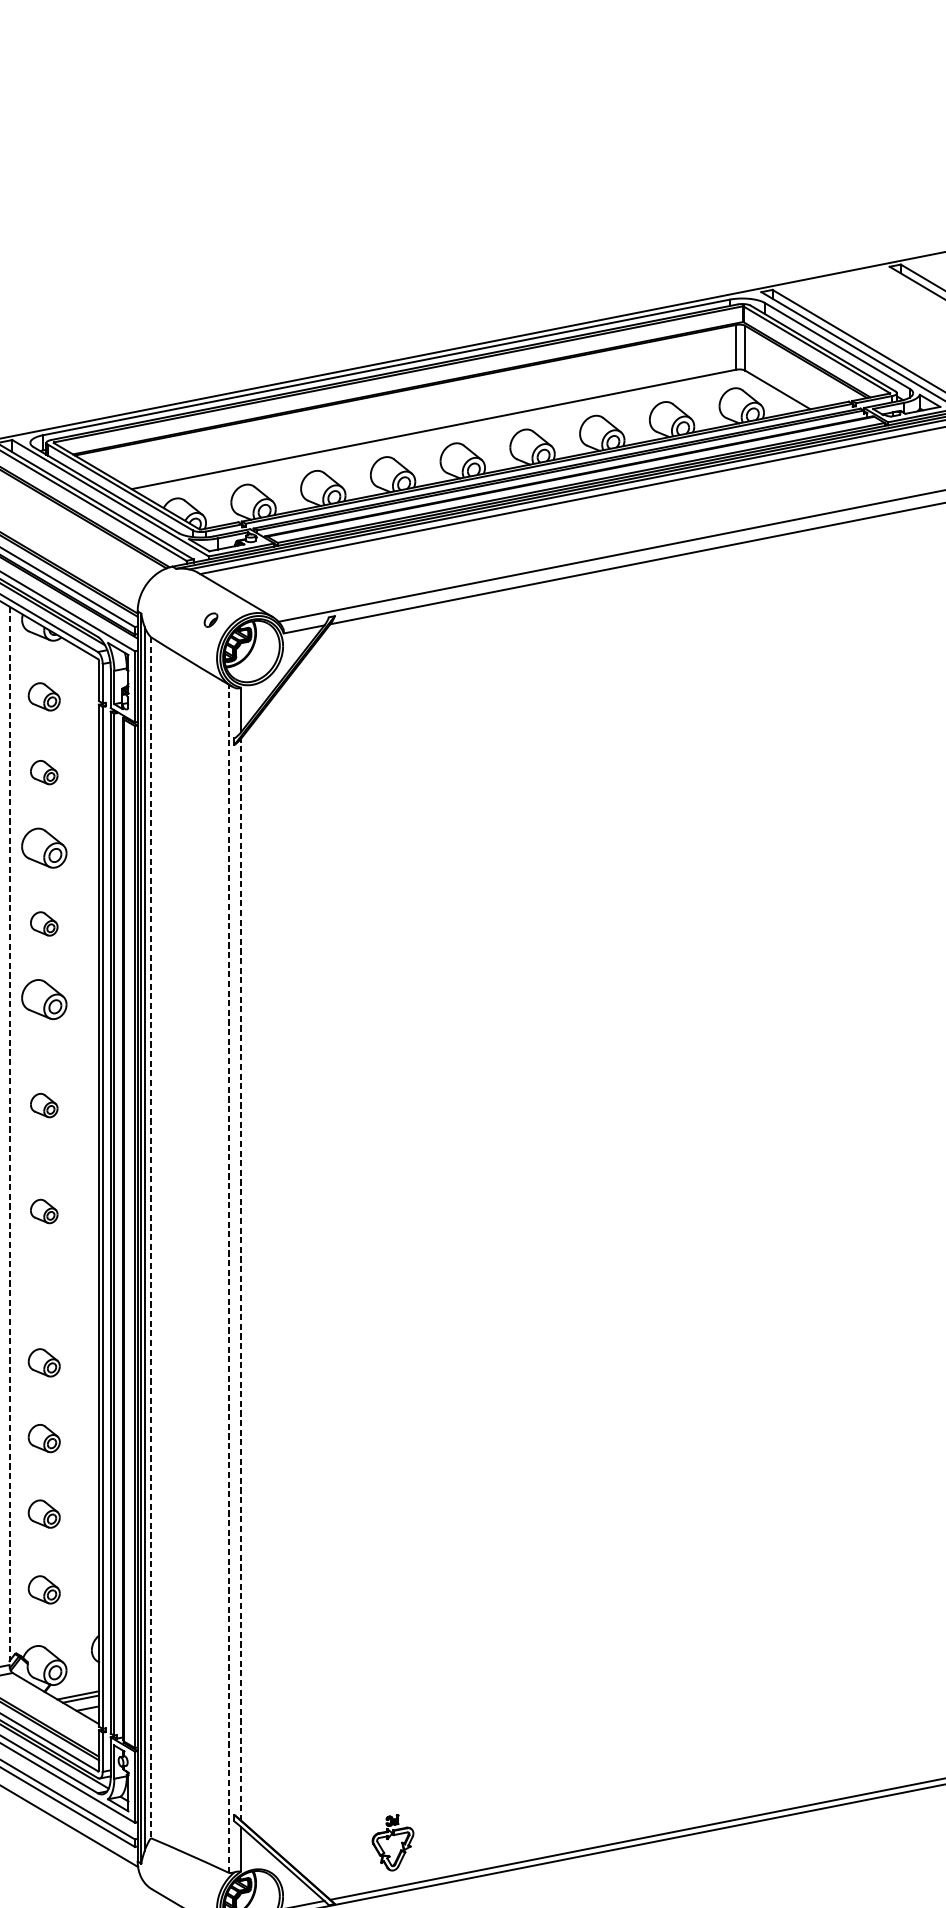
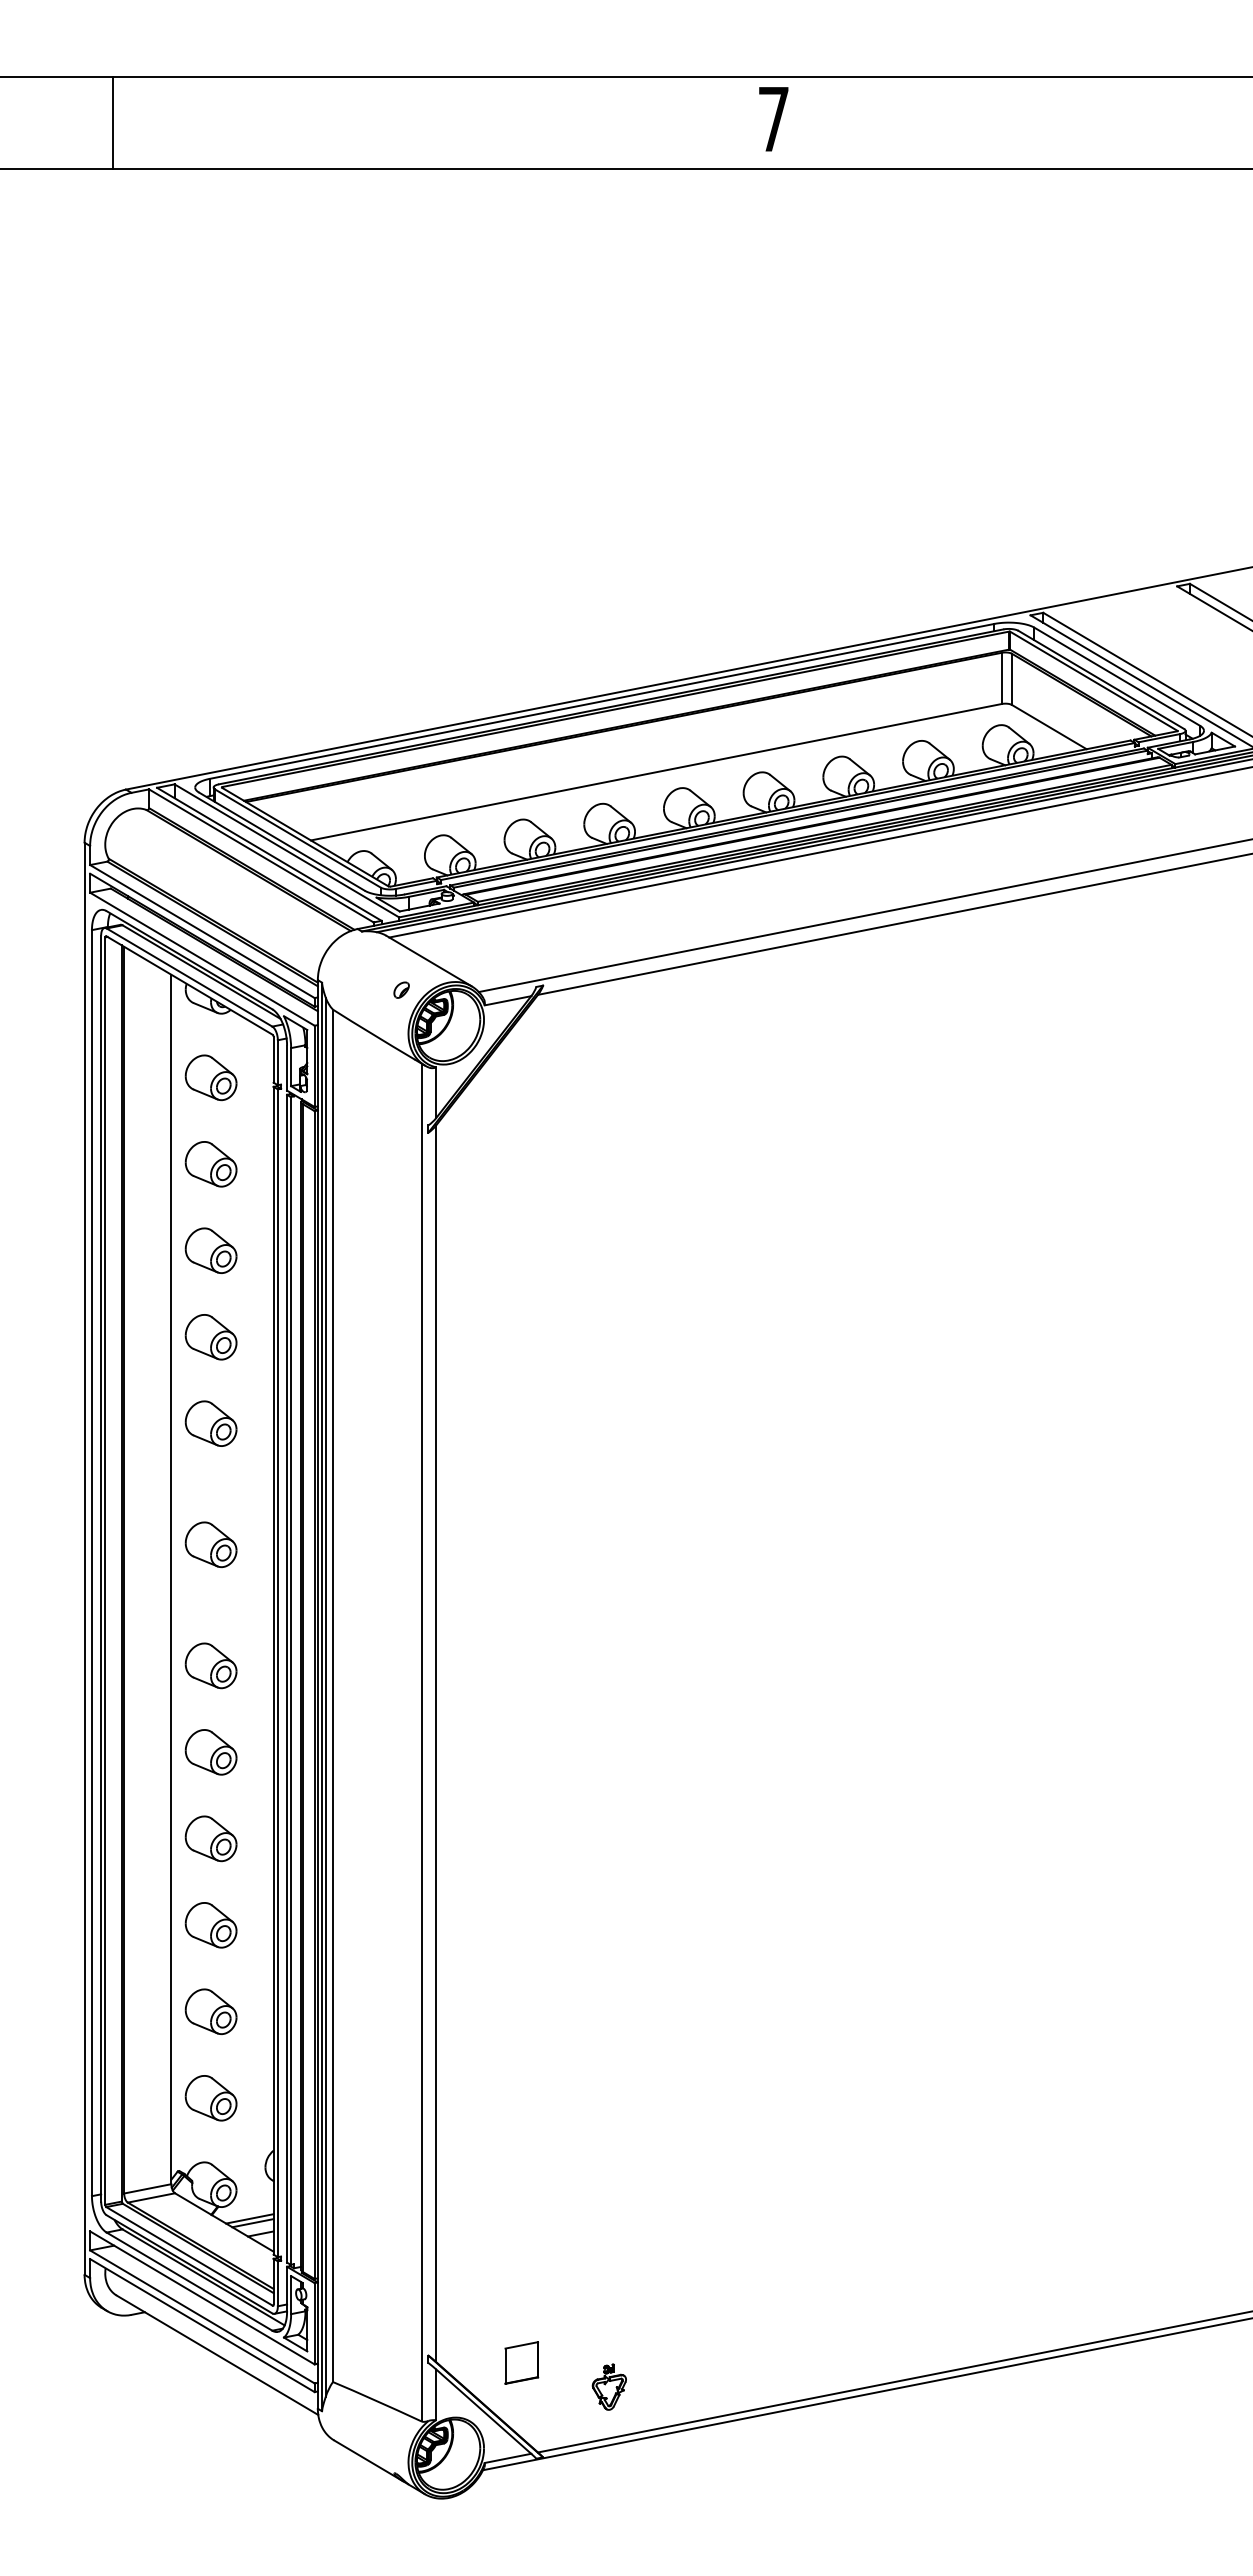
part: (43, 696) -> (210, 1077), size x1.43
part: (43, 772) -> (210, 1164), size x1.67
part: (43, 924) -> (210, 1337), size x1.67
part: (43, 1105) -> (210, 1544), size x1.67
line: (9, 1135) -> (171, 1579), dashed -> solid
part: (43, 1211) -> (210, 1665), size x1.67
line: (150, 1238) -> (332, 1696), dashed -> solid
line: (228, 1278) -> (421, 1742), dashed -> solid
line: (241, 1279) -> (436, 1743), dashed -> solid
part: (43, 1287) -> (210, 1752), added
part: (43, 1362) -> (210, 1838), size x1.43
part: (43, 1438) -> (210, 1925), size x1.43
part: (43, 1513) -> (210, 2011), size x1.43
part: (43, 1590) -> (210, 2098), size x1.43
part: (315, 1821) -> (521, 2362), added
part: (392, 1842) -> (608, 2386), size x0.71

